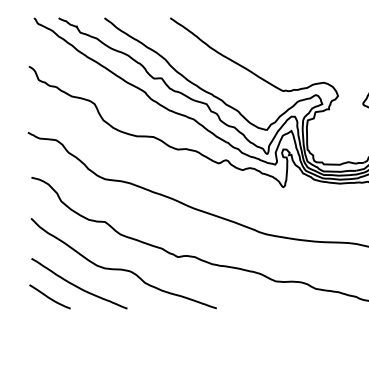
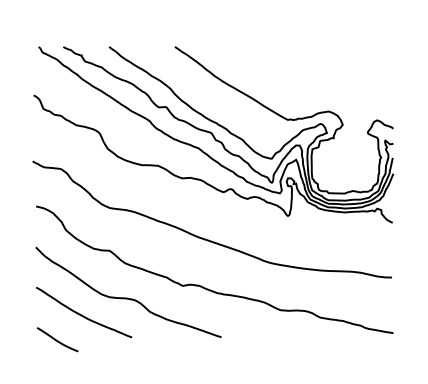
curve: (48, 296) -> (56, 339), moved

